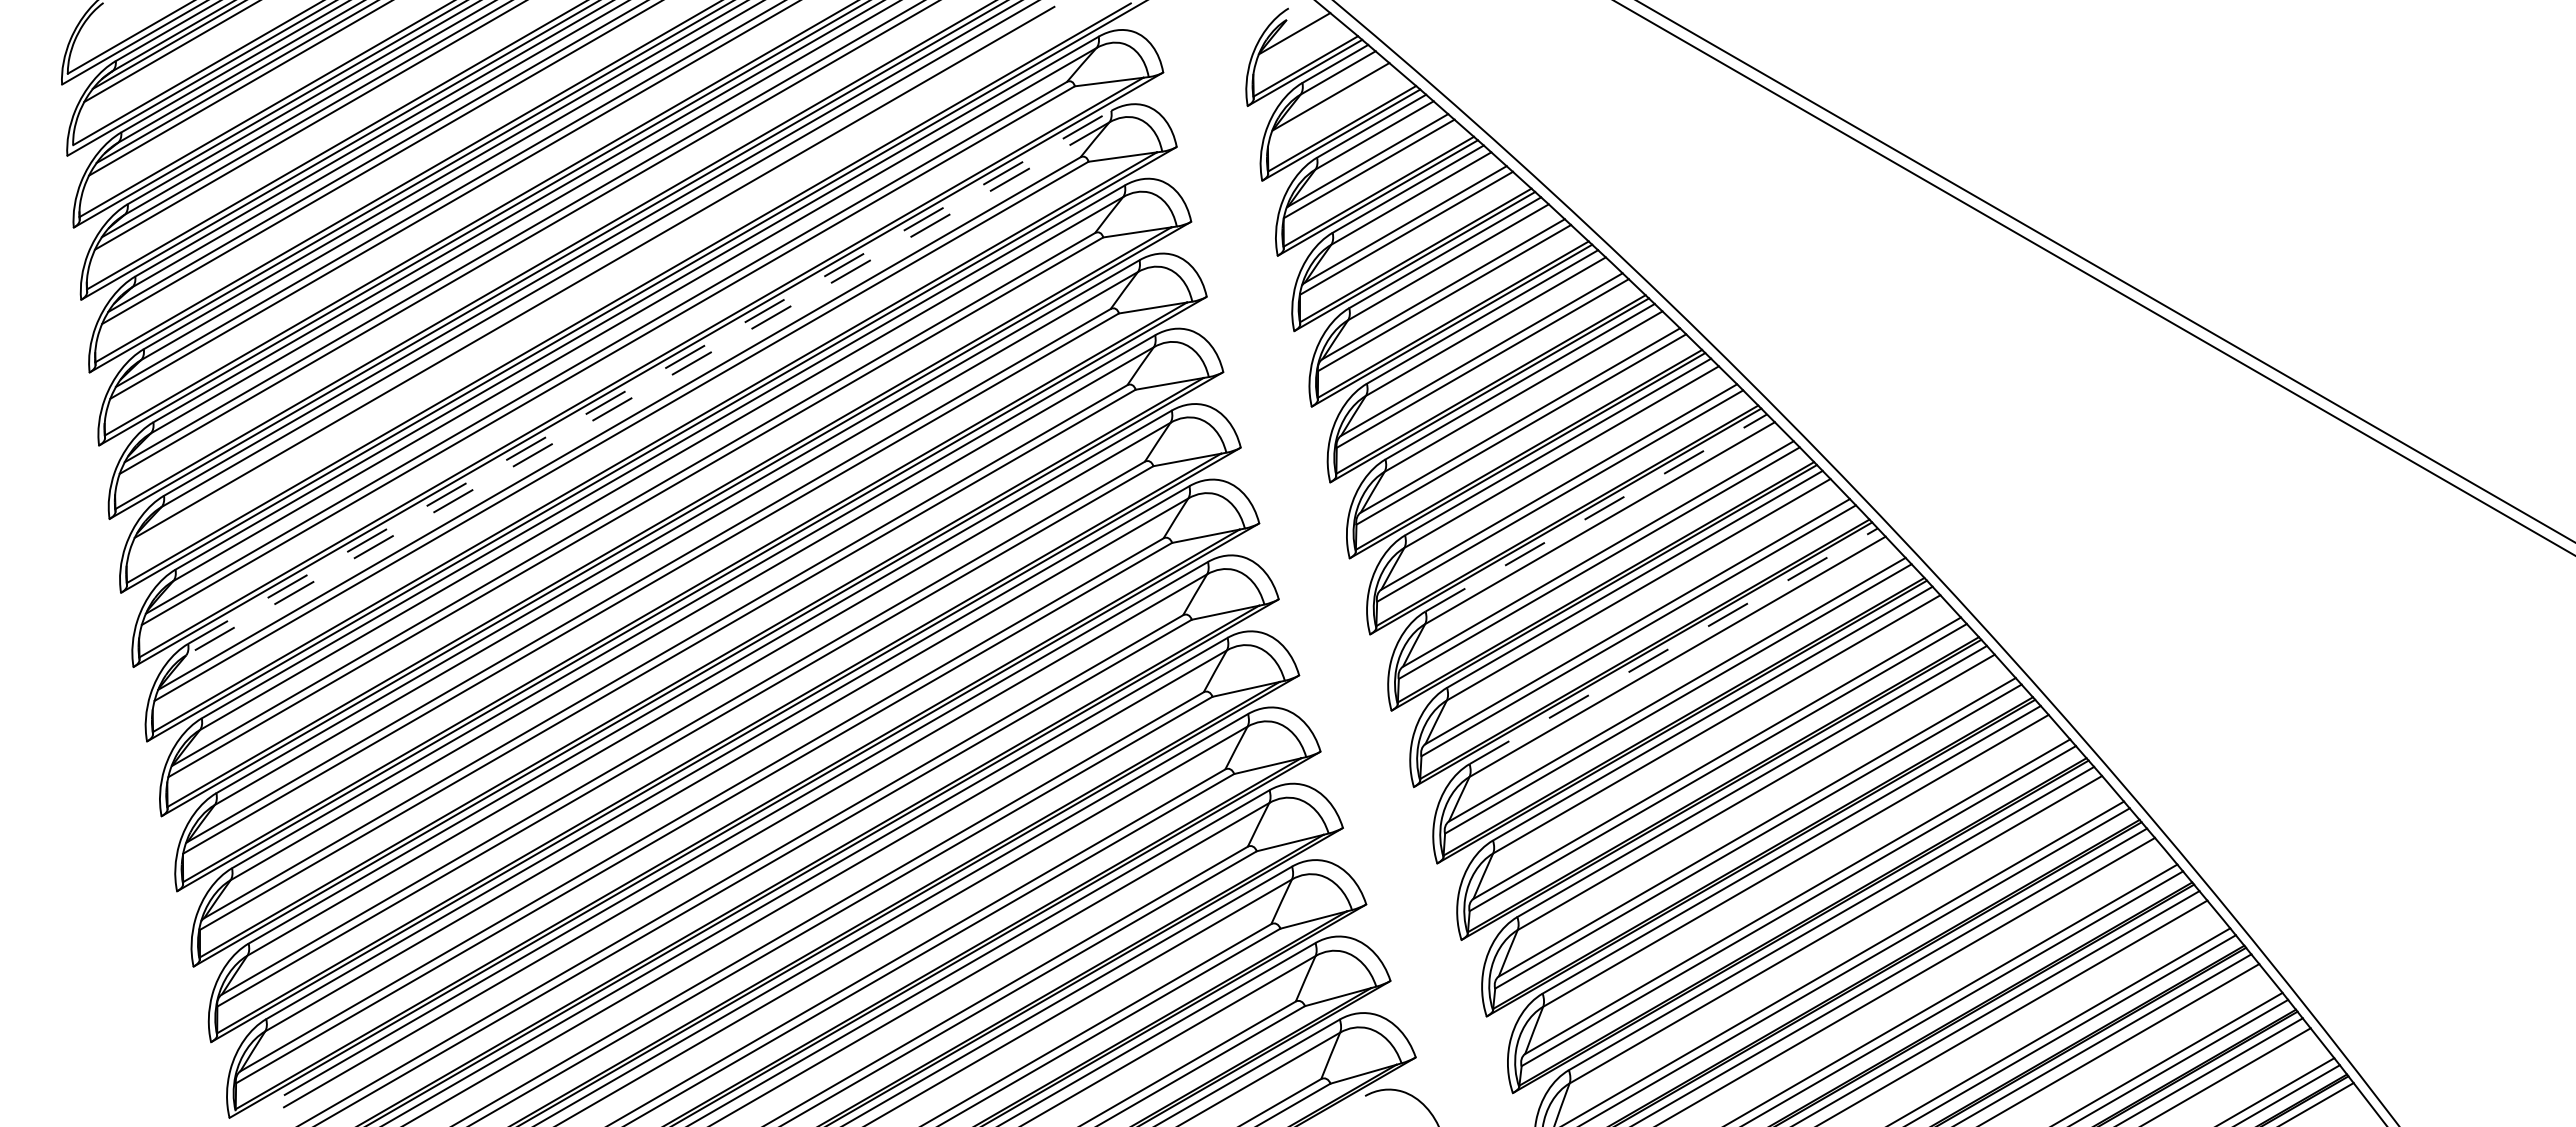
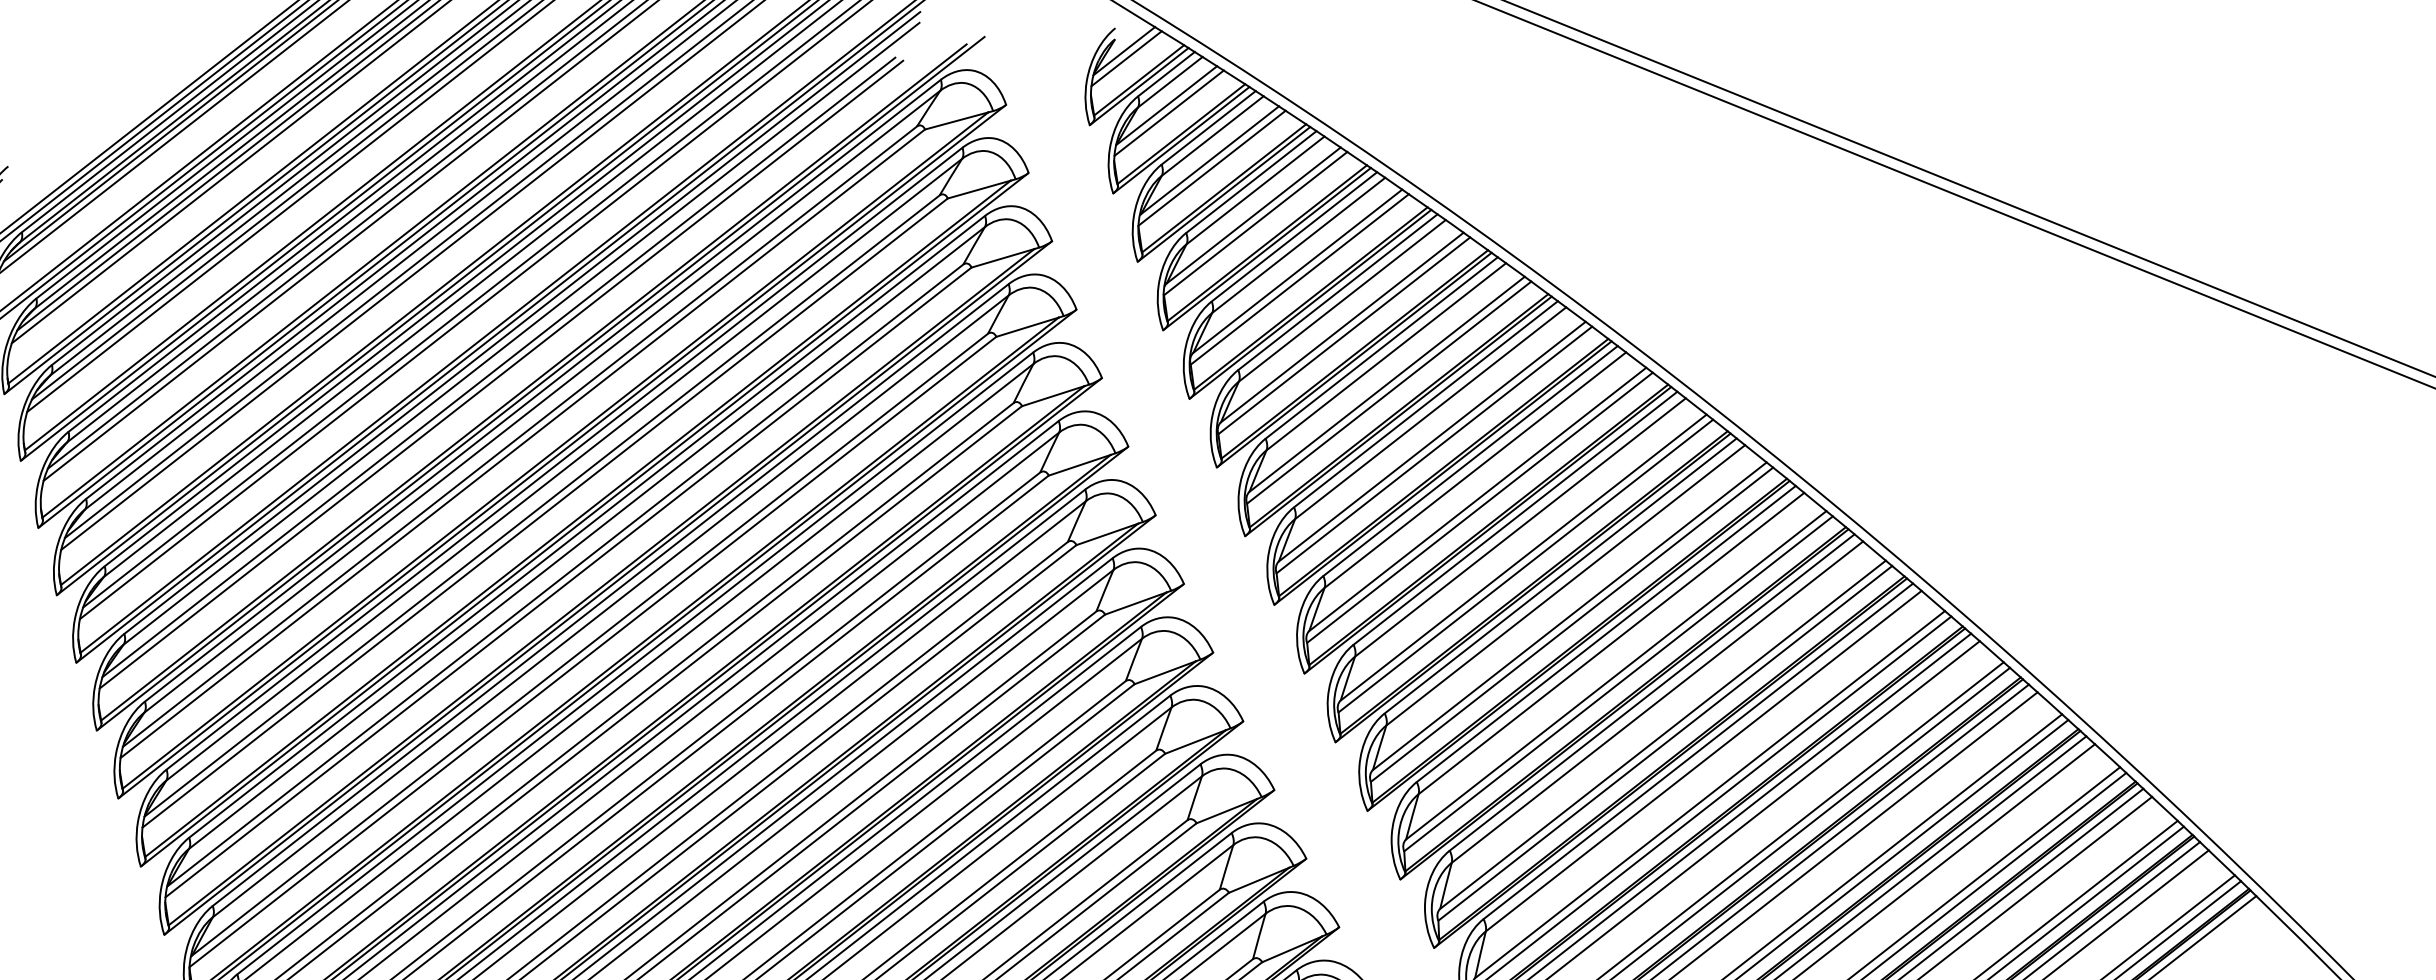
line: (1295, 41) -> (1126, 58), added
line: (1332, 104) -> (1169, 112), added
line: (596, 280) -> (501, 374), added
line: (649, 377) -> (564, 458), dashed -> solid
line: (647, 388) -> (563, 469), dashed -> solid
line: (1596, 512) -> (1470, 460), dashed -> solid
line: (1673, 646) -> (1560, 576), dashed -> solid

